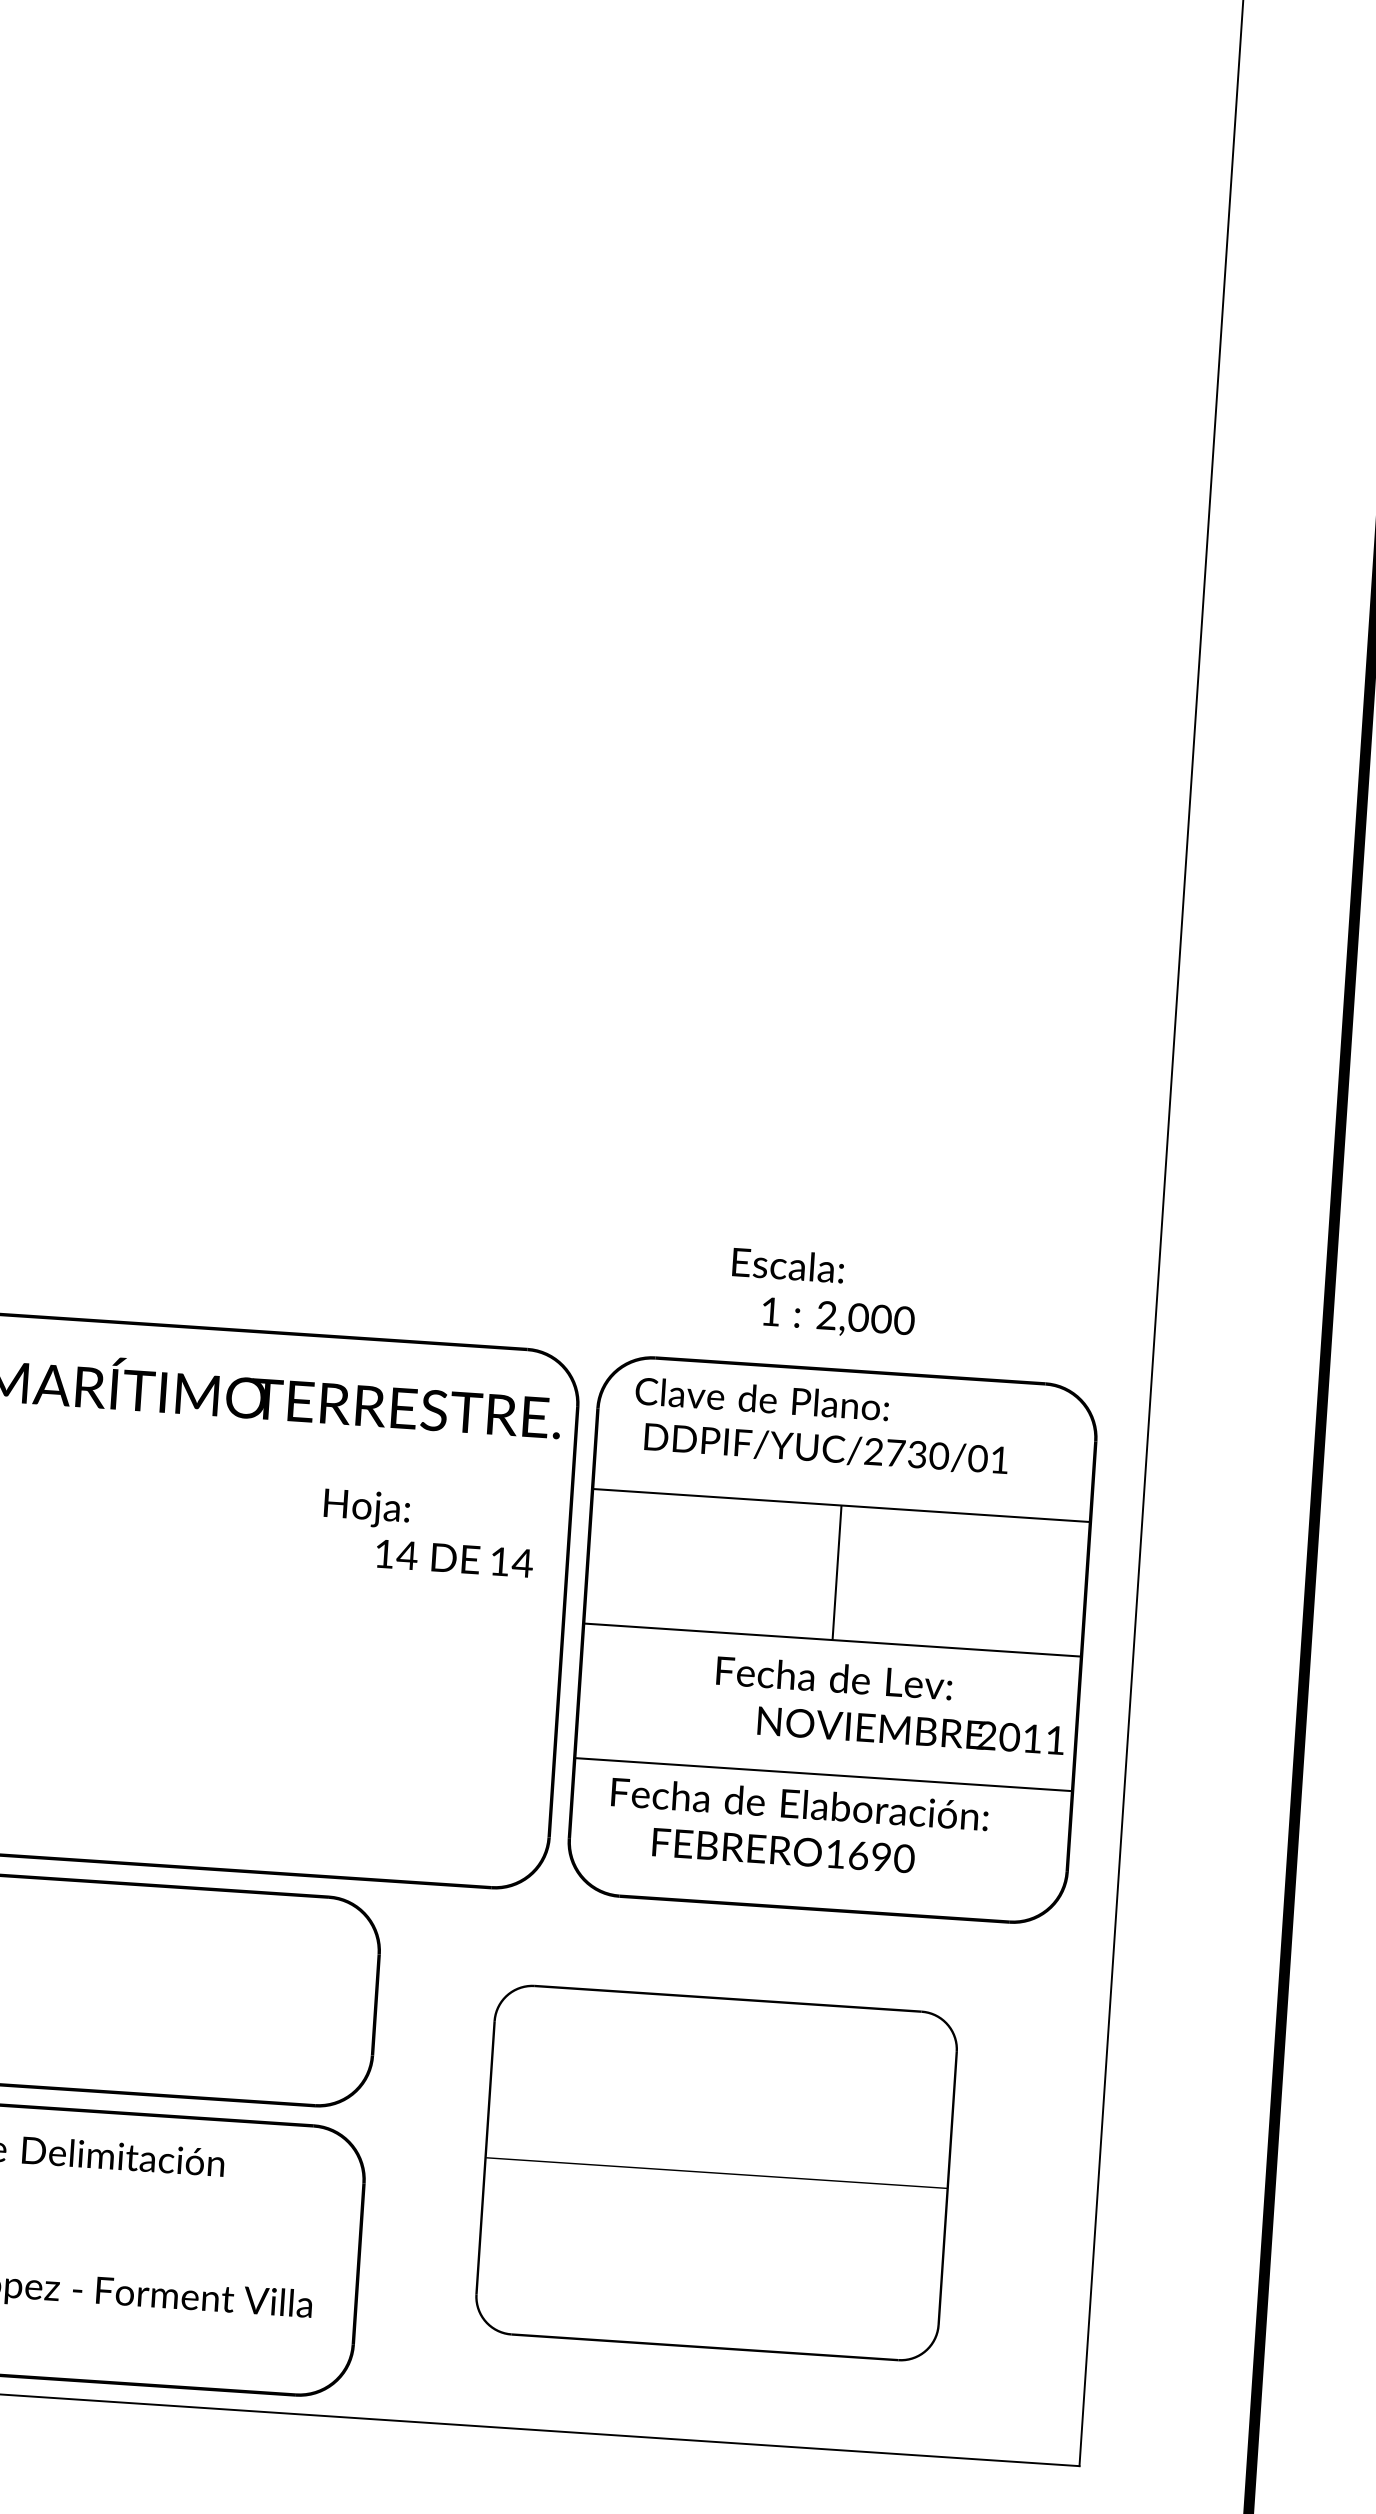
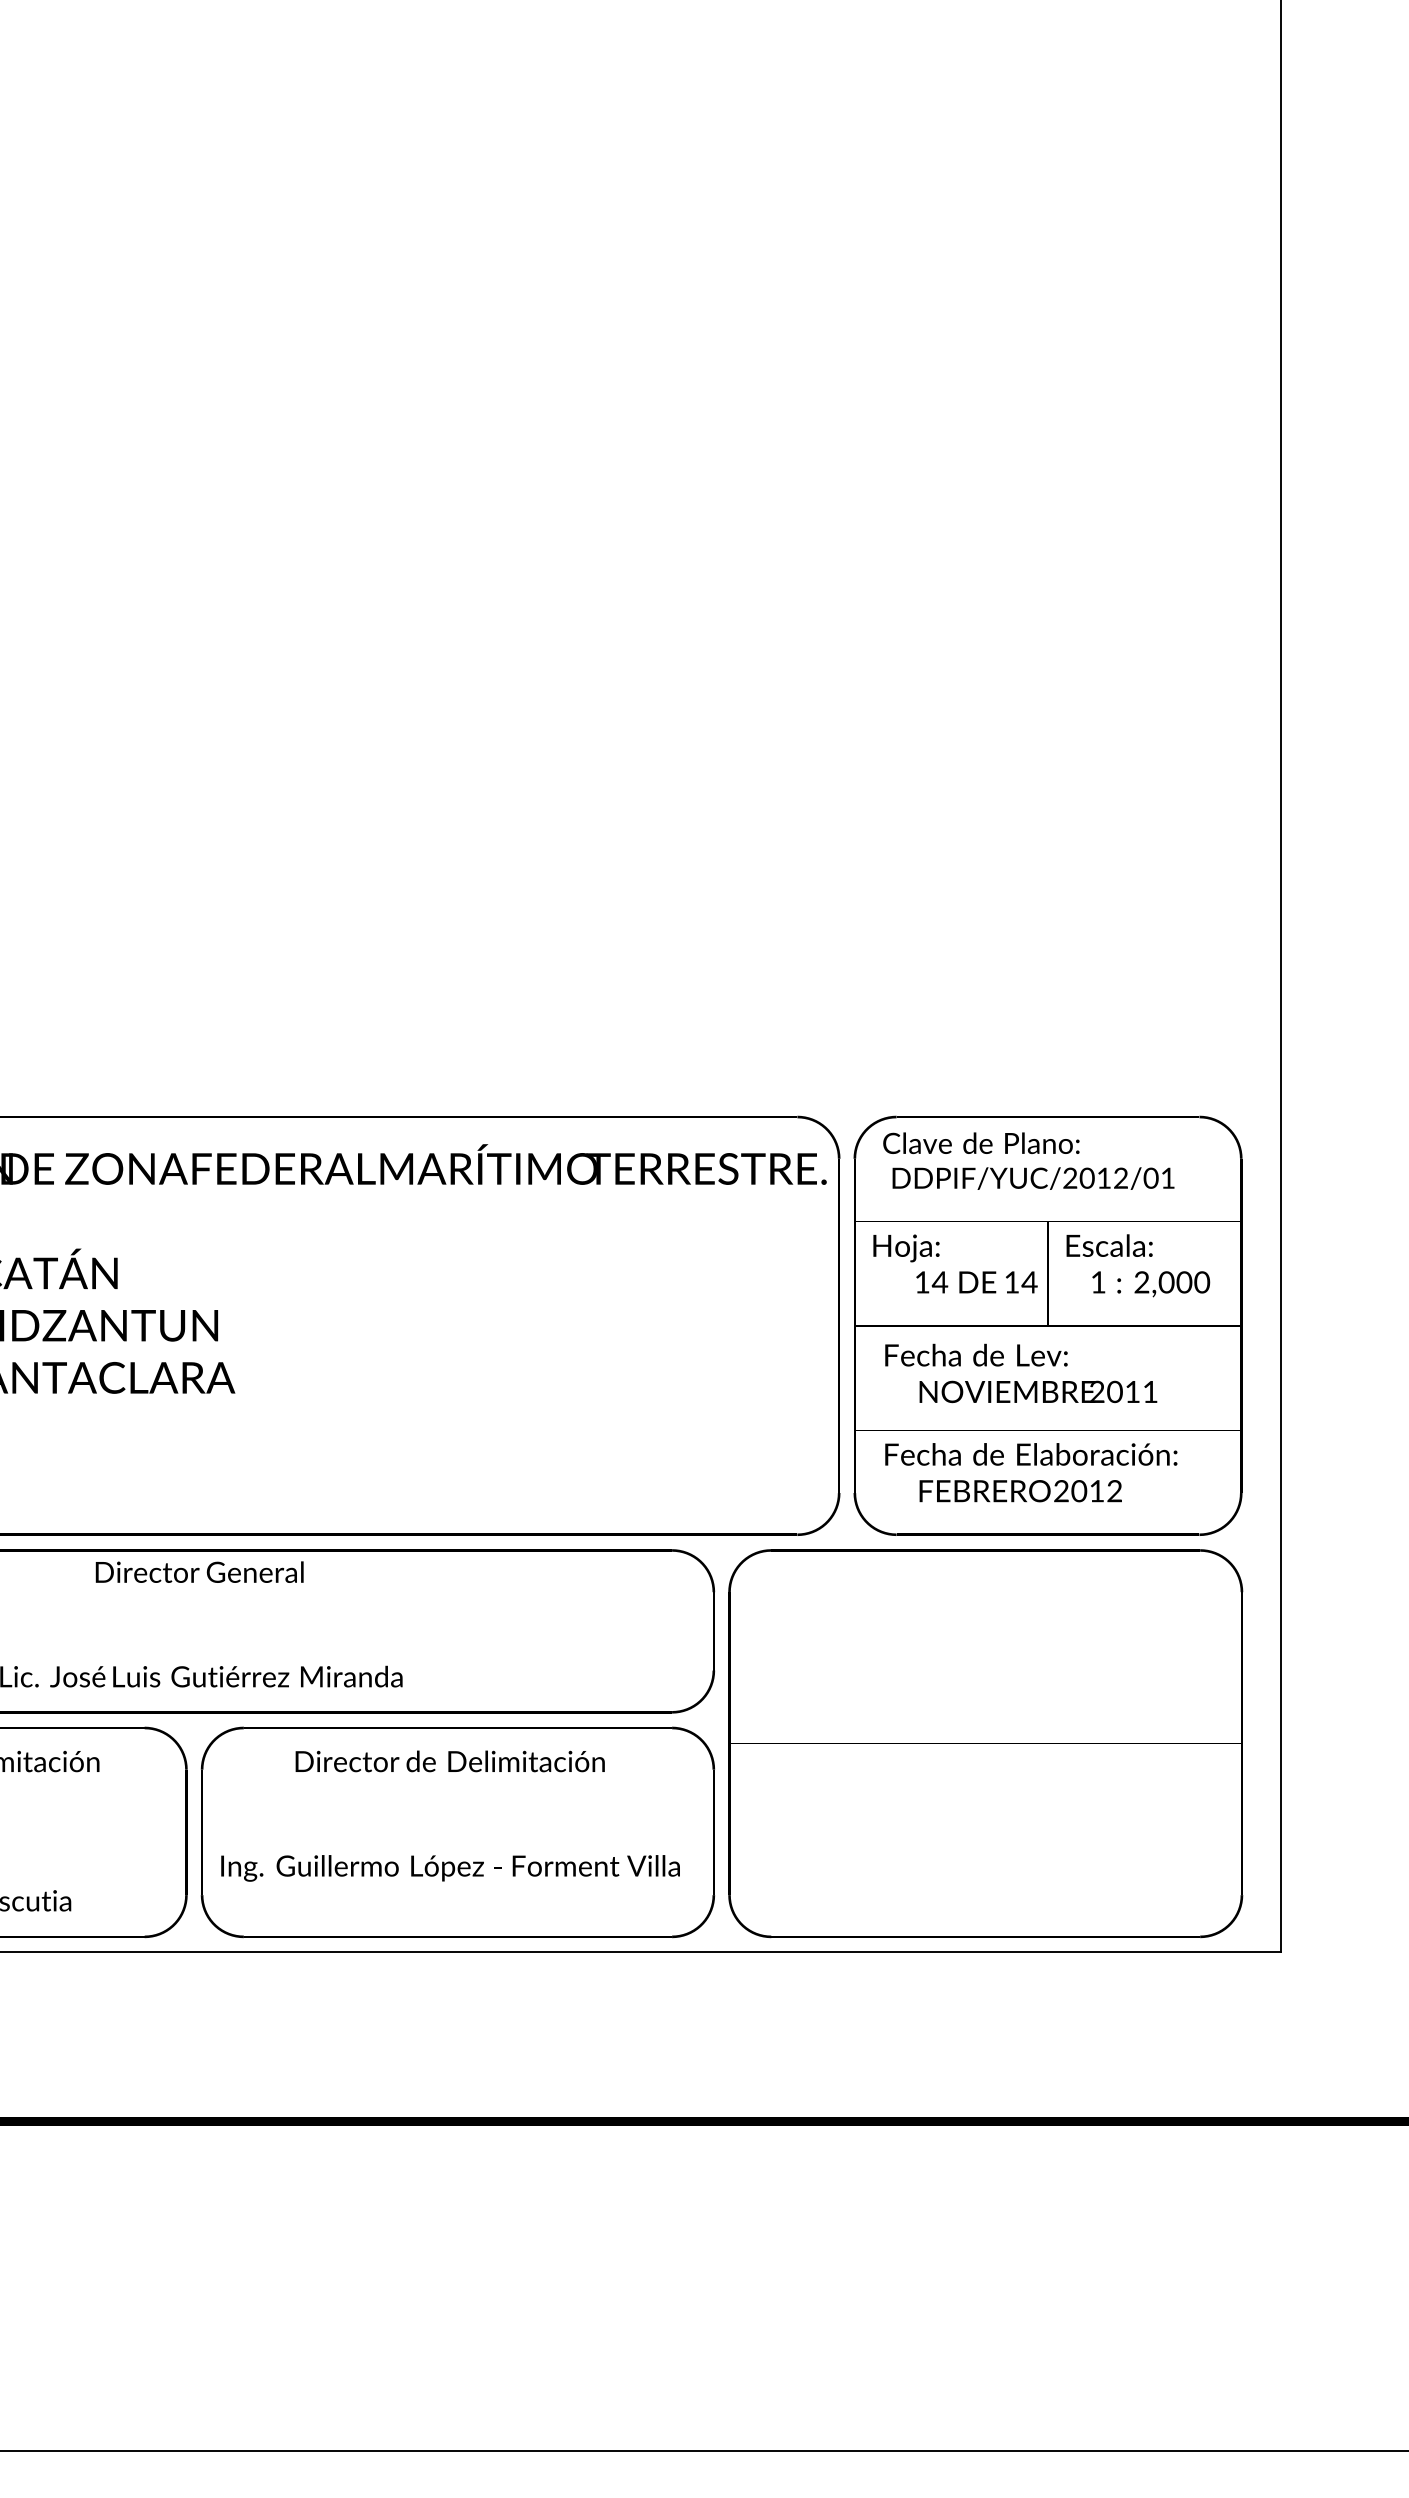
text: (823, 1293) -> (1138, 1265), moved
text: (916, 1453) -> (1103, 1177), DDPIF/YUC/2730/01 -> DDPIF/YUC/2012/01
text: (428, 1532) -> (955, 1263), moved
text: (890, 1705) -> (1021, 1373), moved
text: (870, 1856) -> (1088, 1491), 1690 -> 2012
part: (716, 2172) -> (985, 1743), size x1.43

